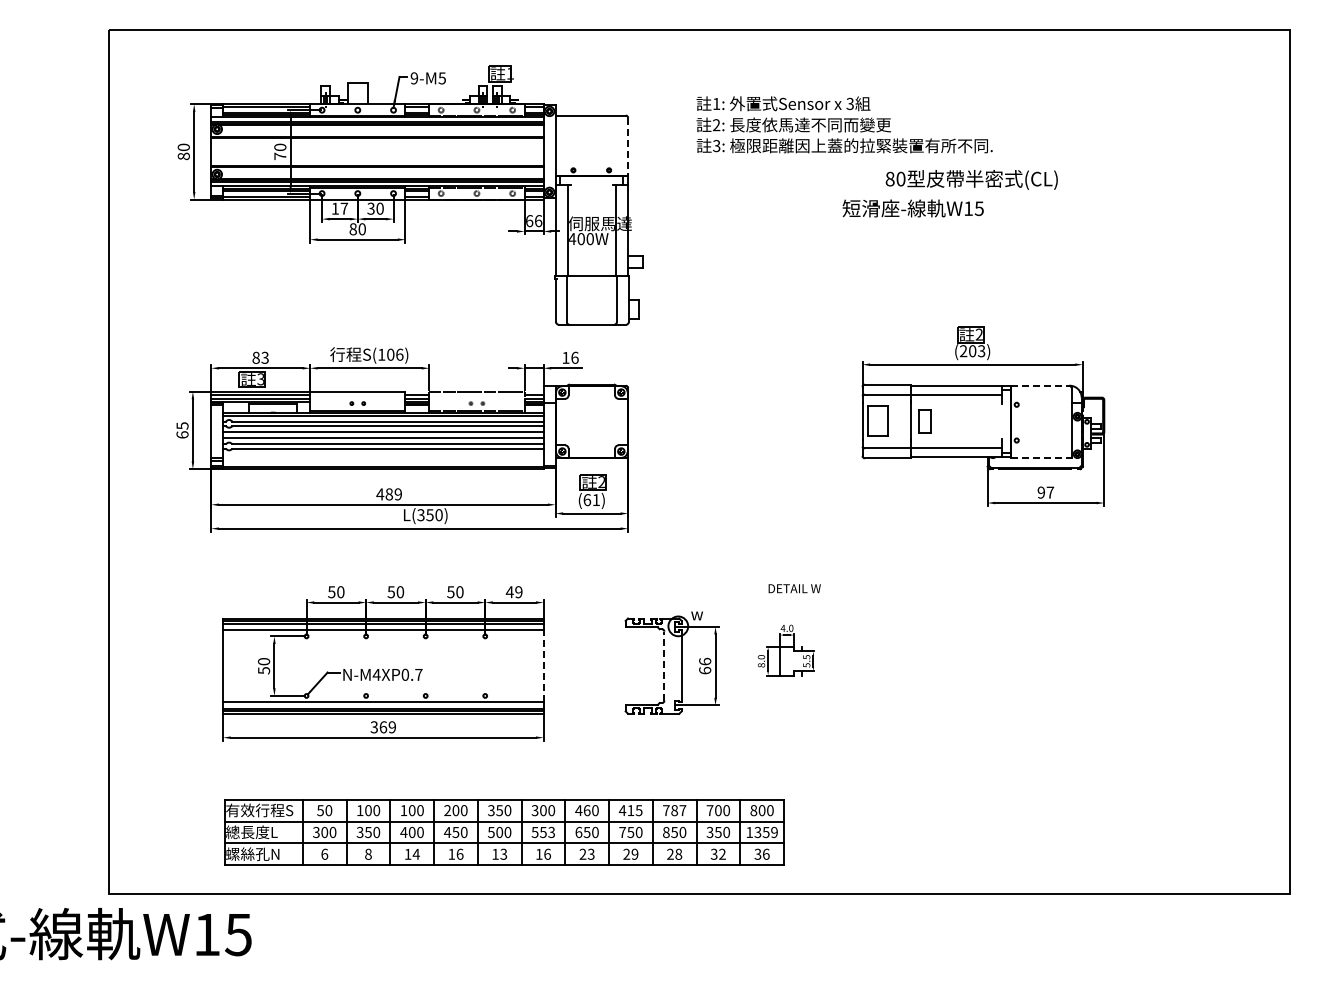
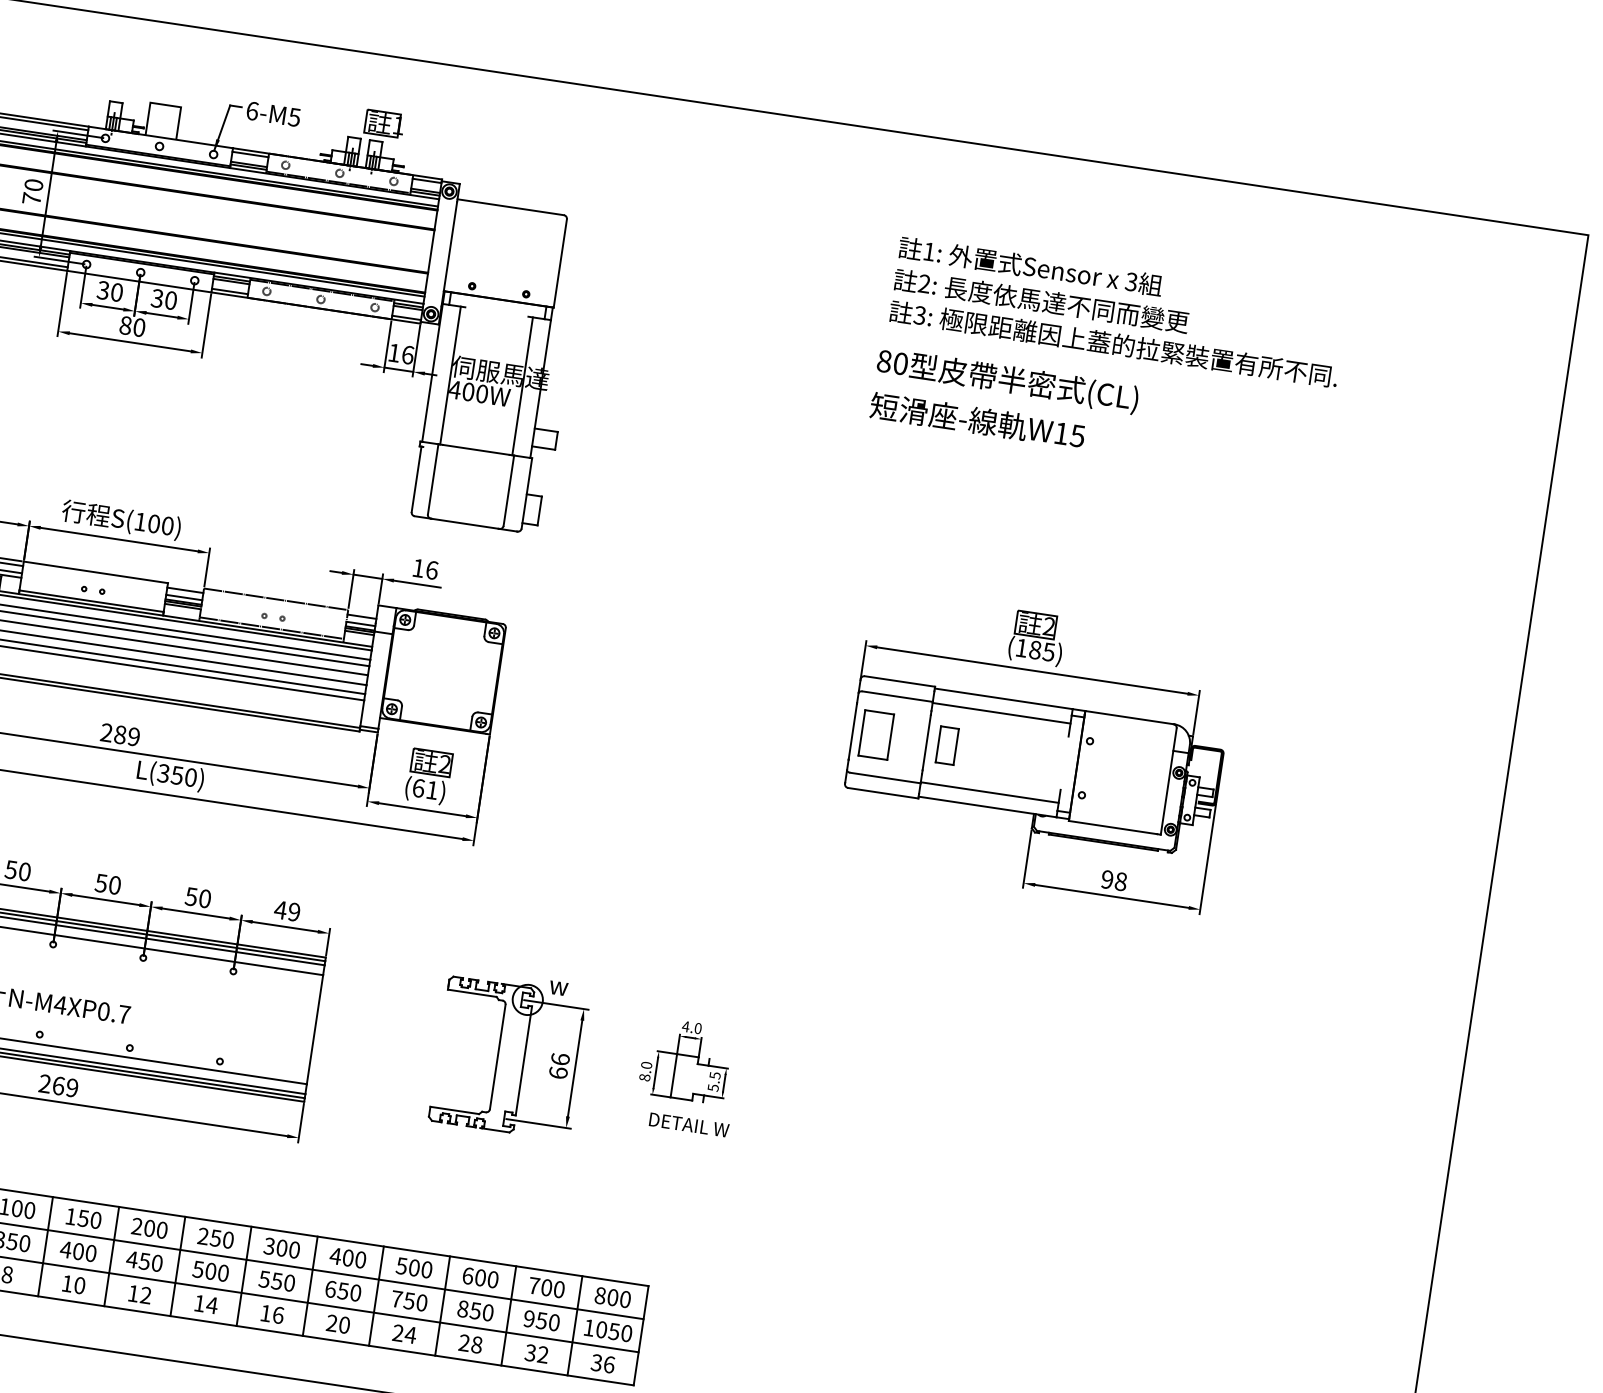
text: (414, 78) -> (252, 111), 9-M5 -> 6-M5
text: (844, 124) -> (1118, 311), moved
line: (628, 147) -> (560, 264), dashed -> solid
text: (971, 179) -> (1007, 380), moved
text: (339, 208) -> (109, 291), 17 -> 30
text: (529, 221) -> (394, 353), 66 -> 16
text: (972, 351) -> (1035, 650), (203) -> (185)
text: (399, 354) -> (167, 525), 106) -> 100)
line: (1040, 385) -> (1130, 717), dashed -> solid
line: (1040, 458) -> (1113, 827), dashed -> solid
text: (1050, 492) -> (1121, 881), 97 -> 98
text: (380, 494) -> (107, 733), 489 -> 289
text: (794, 588) -> (688, 1124), moved
line: (543, 665) -> (314, 1028), dashed -> solid
line: (664, 666) -> (497, 1057), dashed -> solid
text: (374, 727) -> (45, 1084), 369 -> 269
text: (411, 810) -> (82, 1218), 100 -> 150
text: (491, 810) -> (203, 1236), 350 -> 250
text: (586, 810) -> (347, 1257), 460 -> 400
text: (630, 810) -> (413, 1267), 415 -> 500
text: (674, 810) -> (480, 1277), 787 -> 600
text: (551, 832) -> (289, 1283), 553 -> 550
text: (709, 832) -> (528, 1318), 350 -> 950
text: (765, 832) -> (613, 1331), 1359 -> 1050
text: (415, 853) -> (78, 1284), 14 -> 10
text: (459, 853) -> (145, 1294), 16 -> 12
text: (503, 853) -> (211, 1304), 13 -> 14
text: (634, 853) -> (410, 1333), 29 -> 24
text: (590, 854) -> (343, 1325), 23 -> 20

